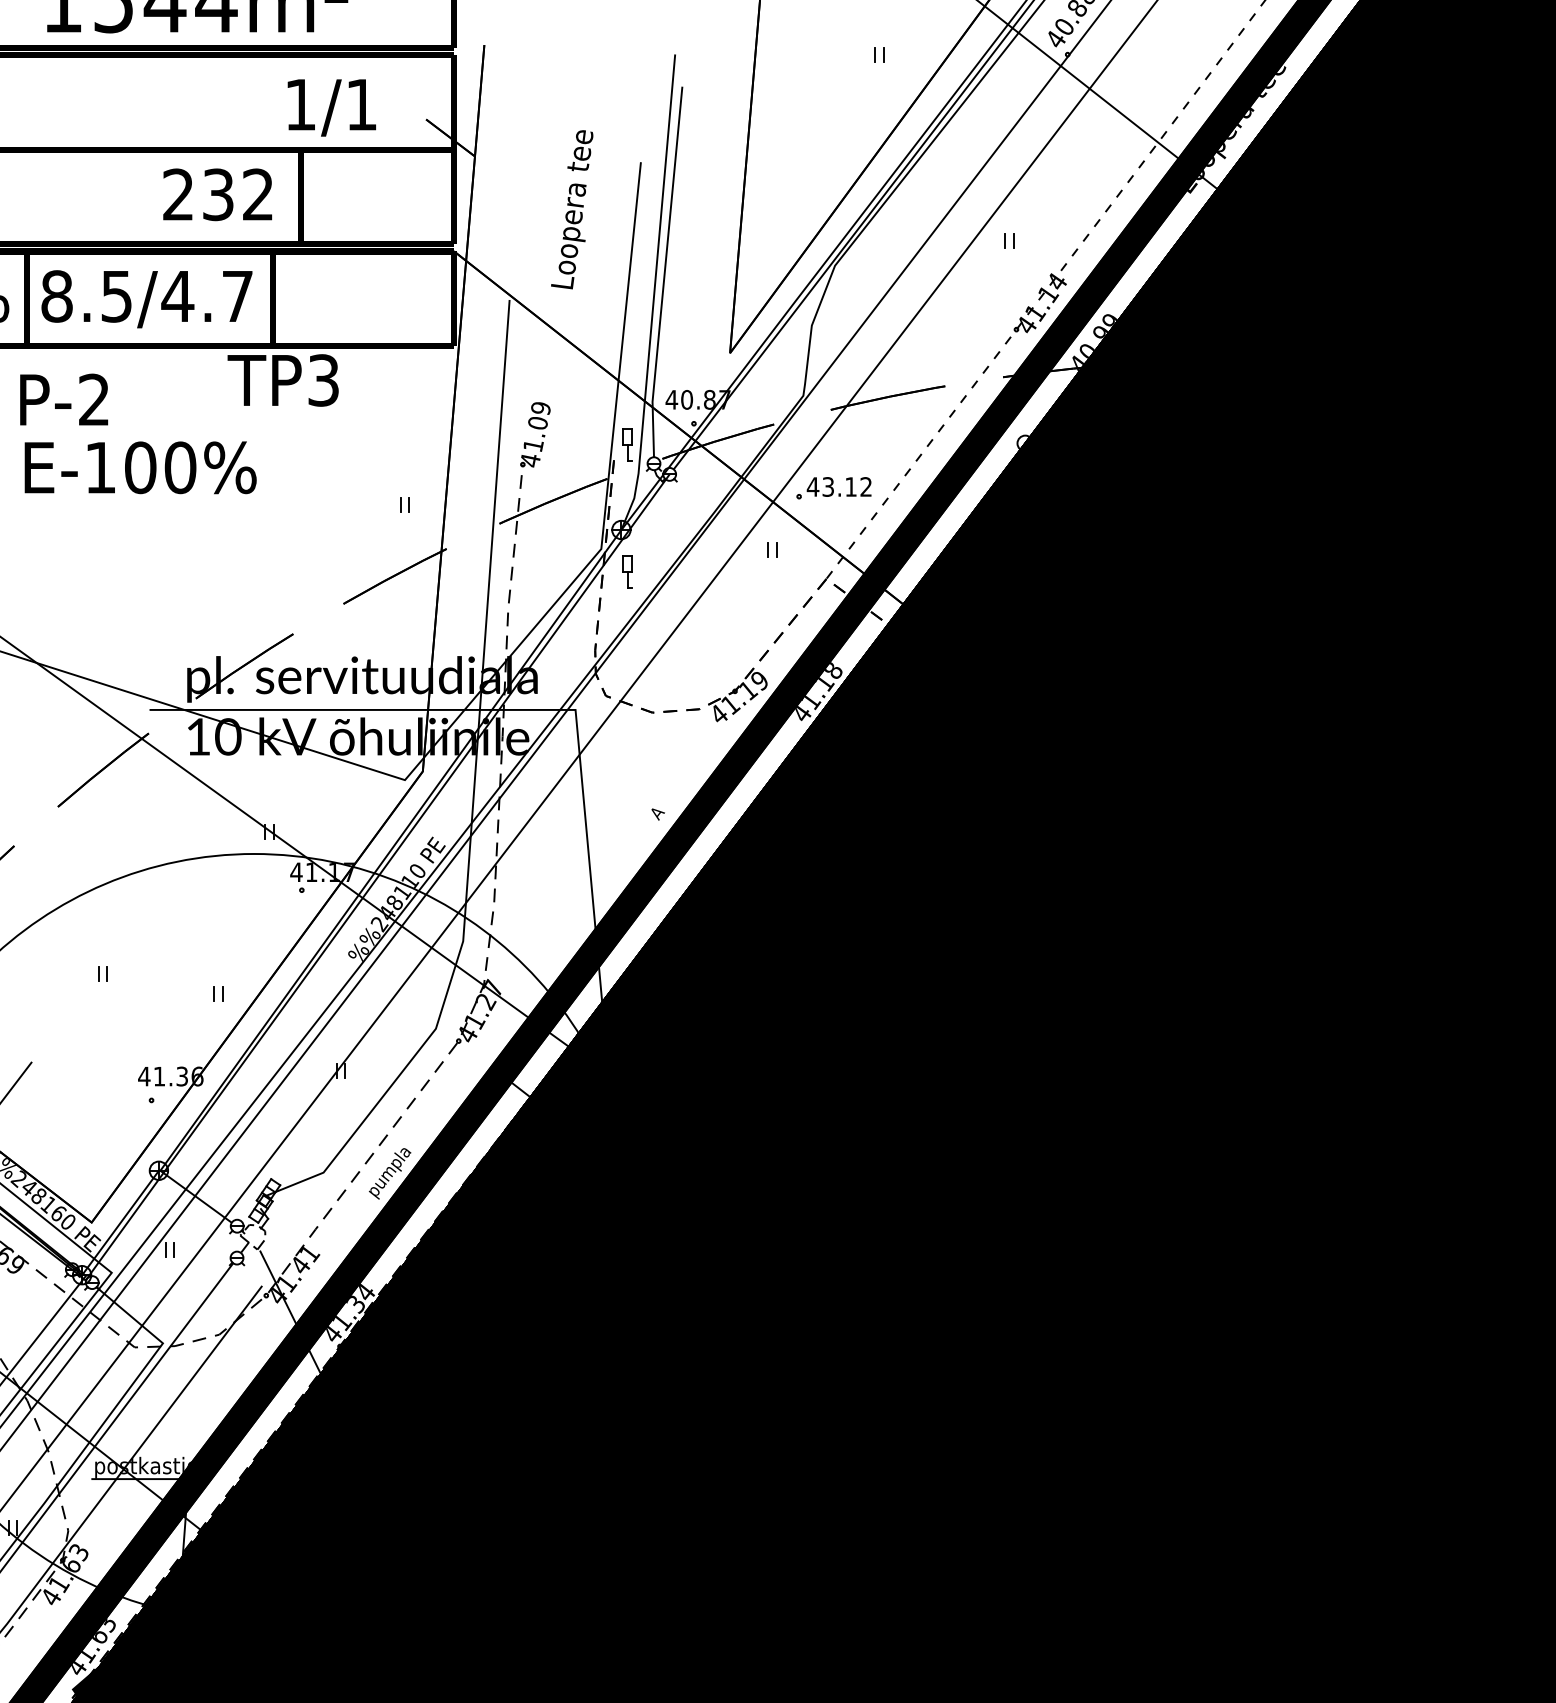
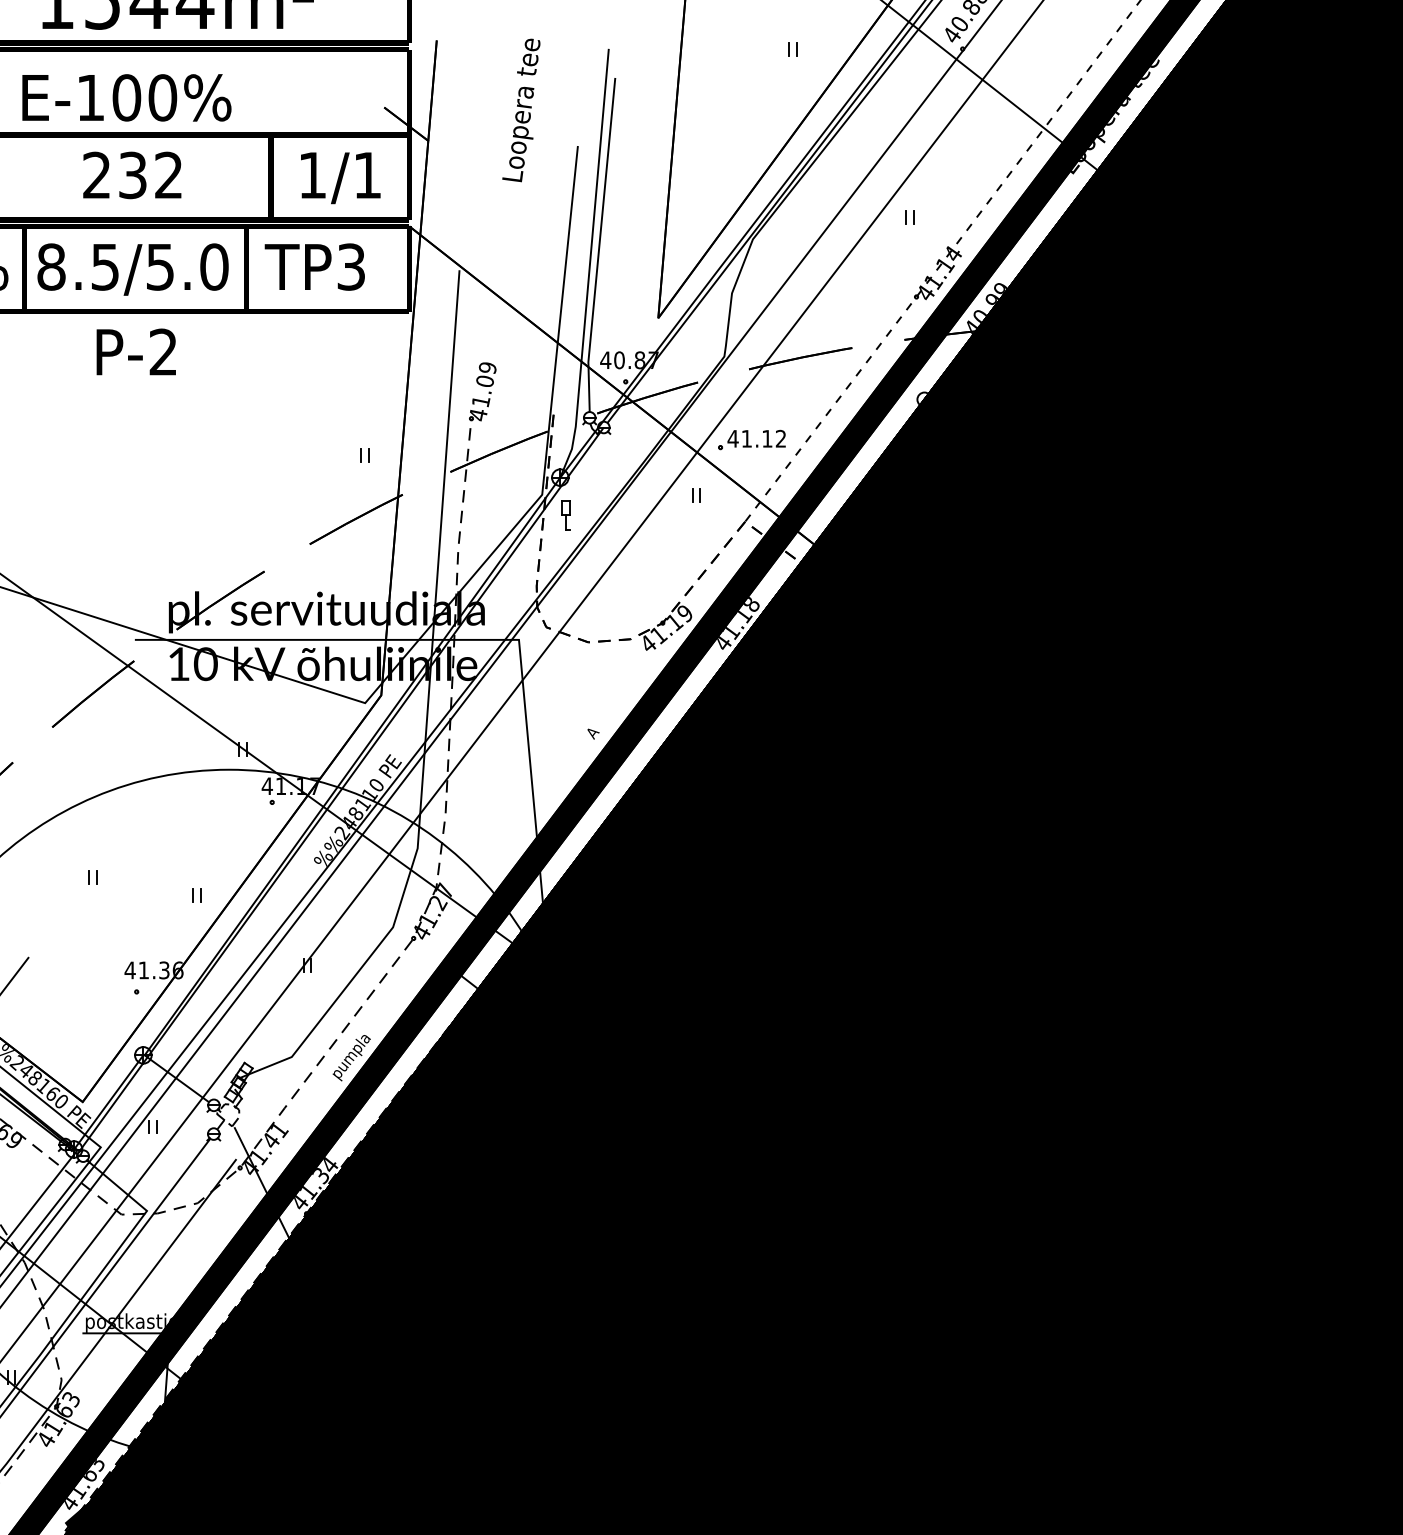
text: (331, 107) -> (340, 177), moved
text: (217, 194) -> (132, 175), moved
text: (572, 209) -> (521, 110), moved
text: (207, 296) -> (187, 267), 8.5/4.7 -> 8.5/5.0
text: (282, 380) -> (314, 267), moved
text: (64, 399) -> (136, 351), moved
part: (627, 444) -> (565, 400), removed
text: (140, 467) -> (126, 97), moved
text: (827, 486) -> (746, 438), 43.12 -> 41.12

